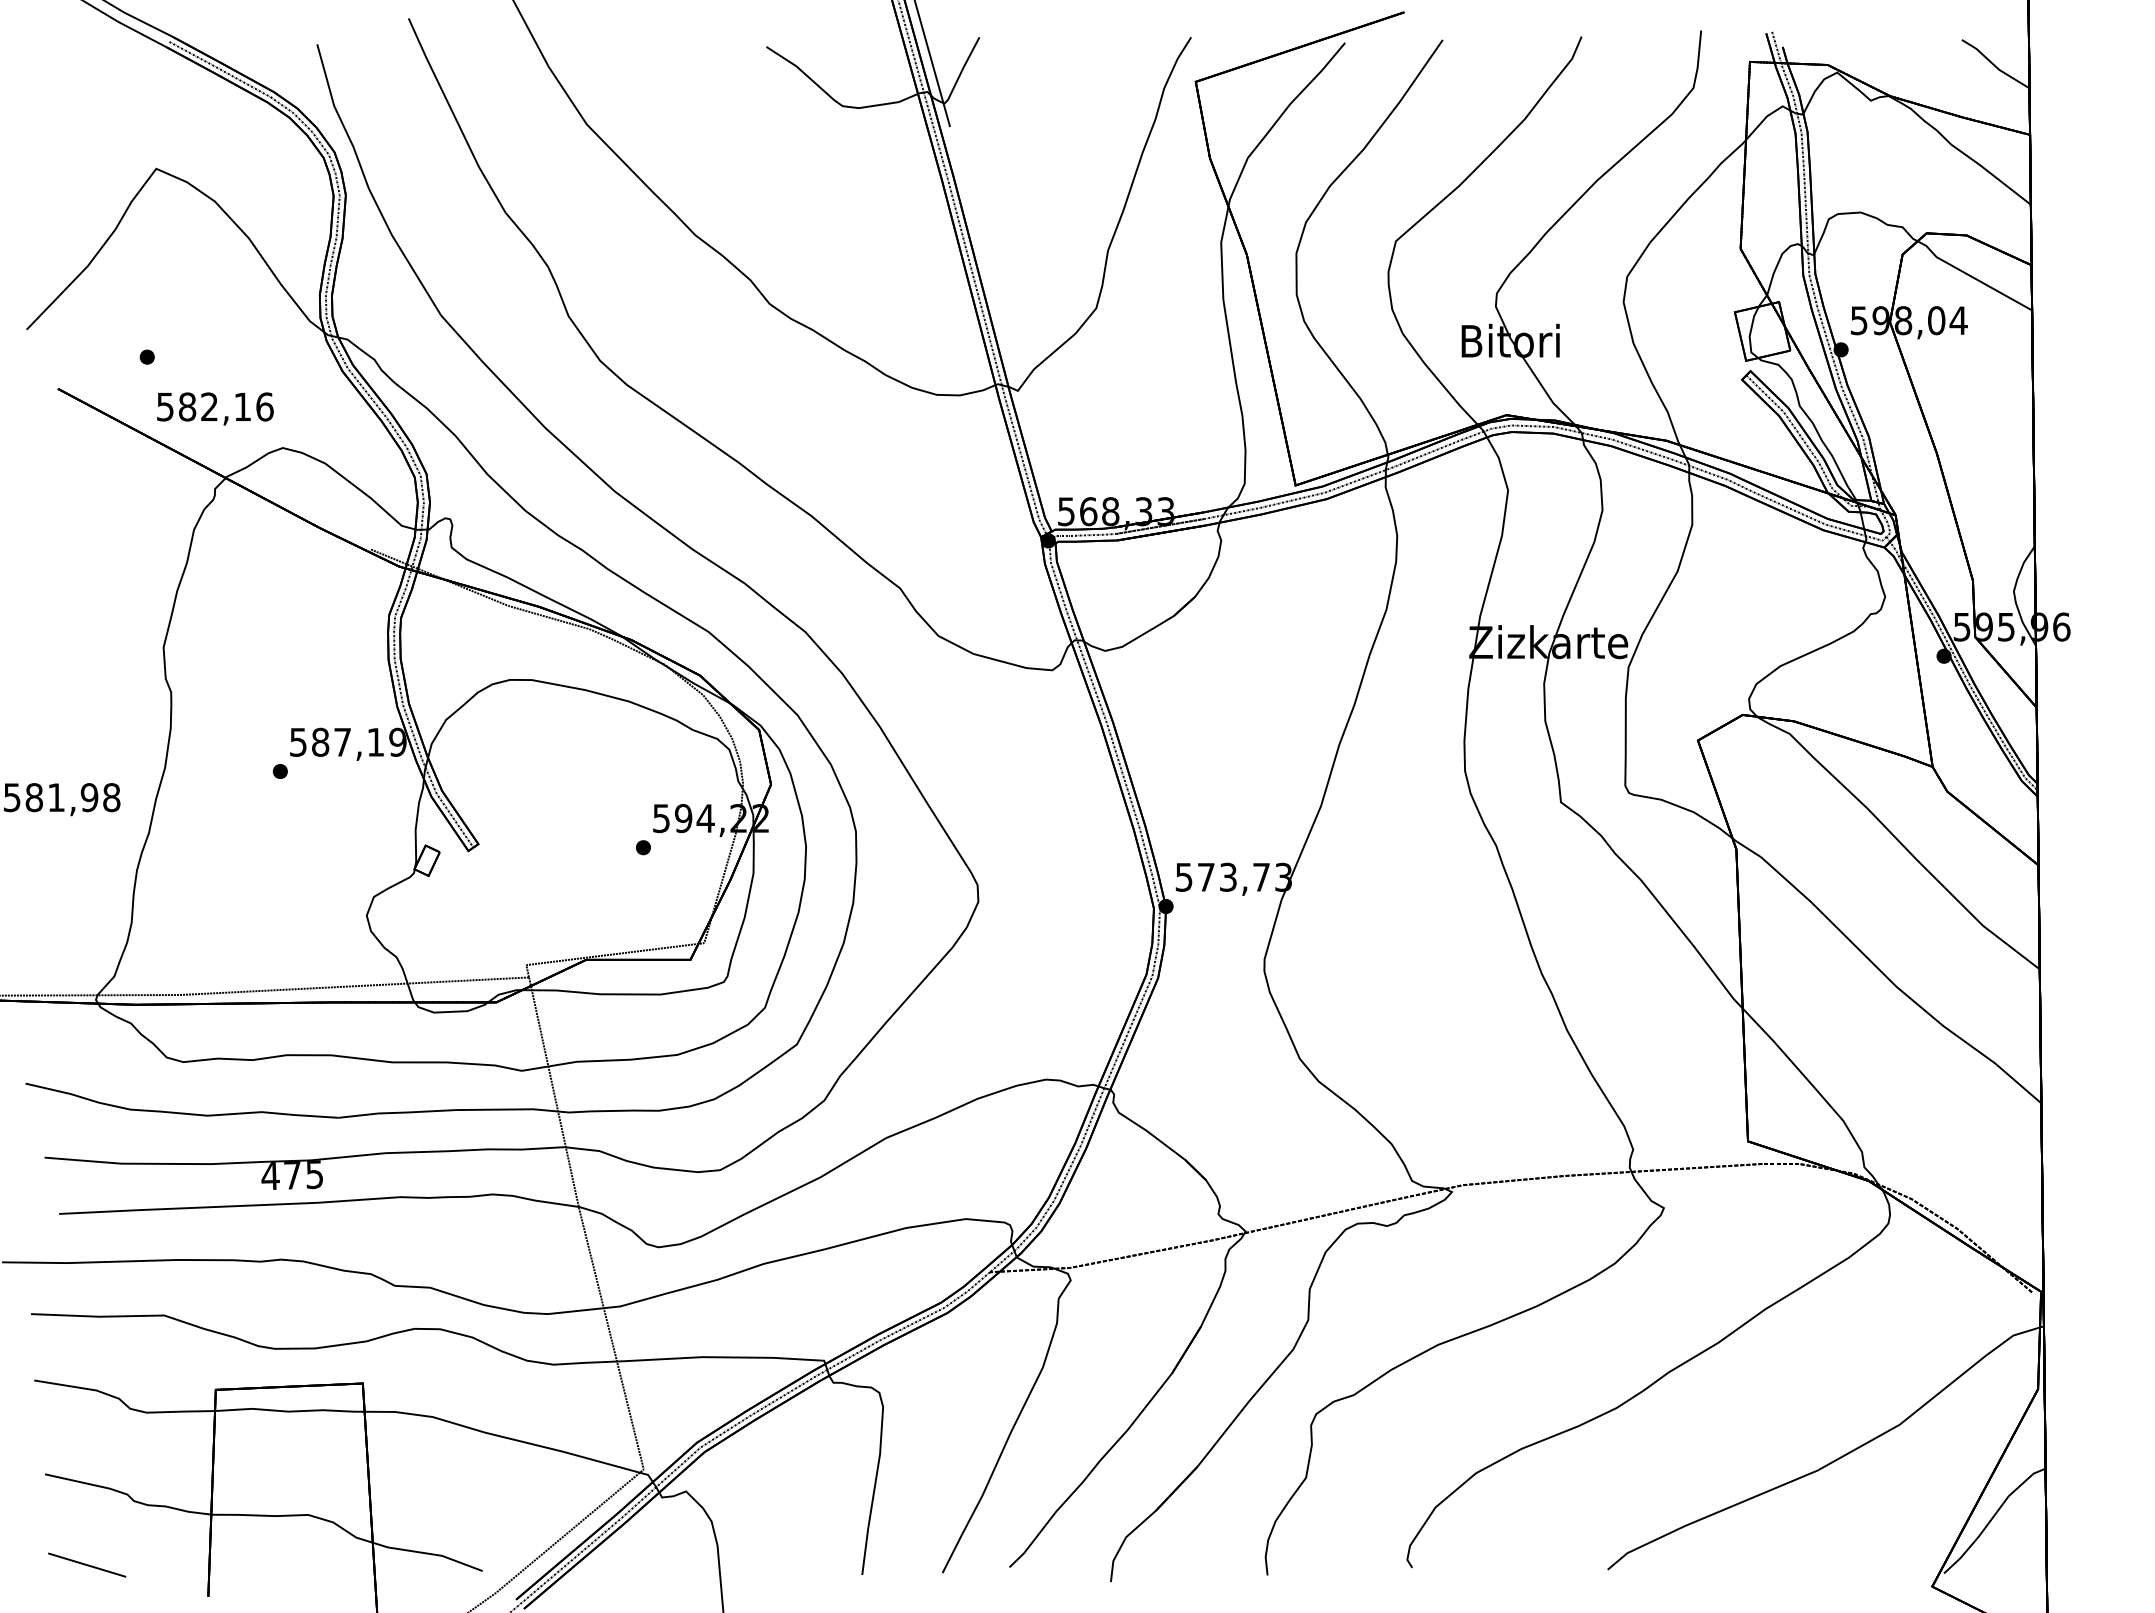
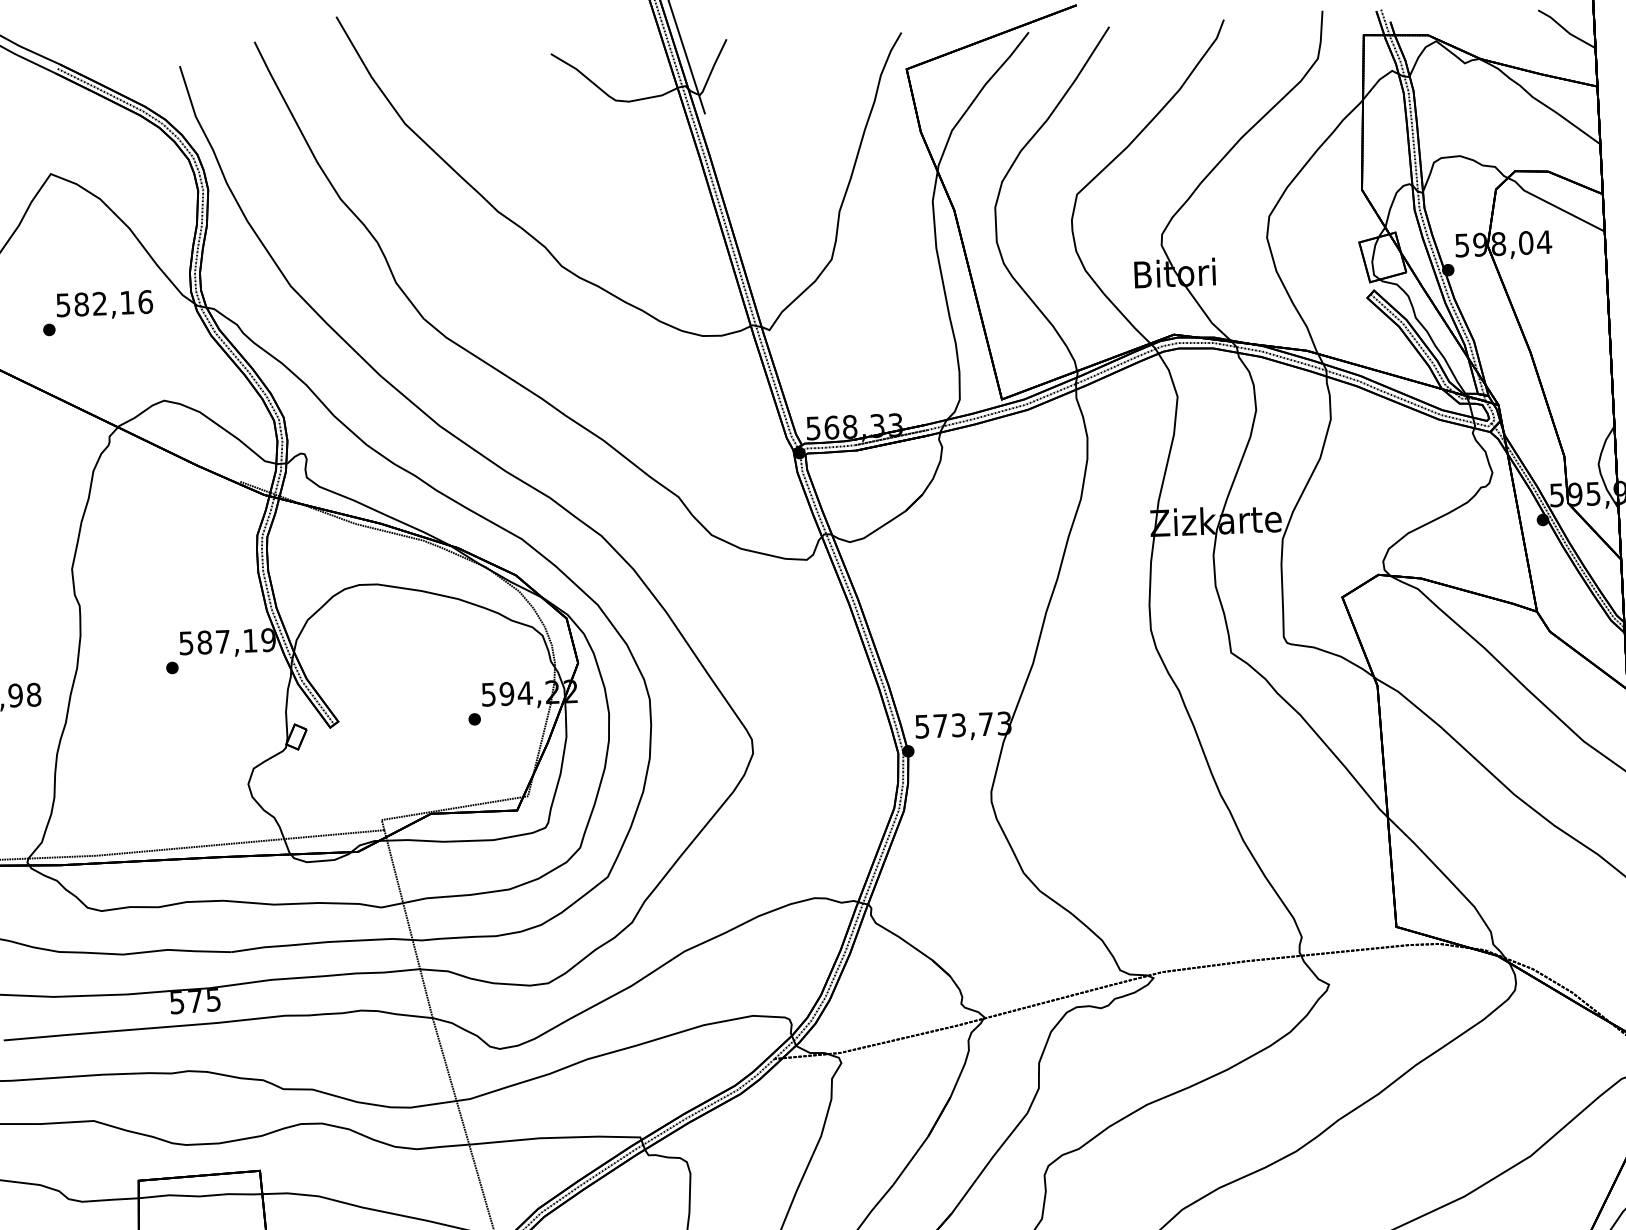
text: (215, 408) -> (104, 304), moved
text: (270, 1176) -> (177, 1002), 475 -> 575

